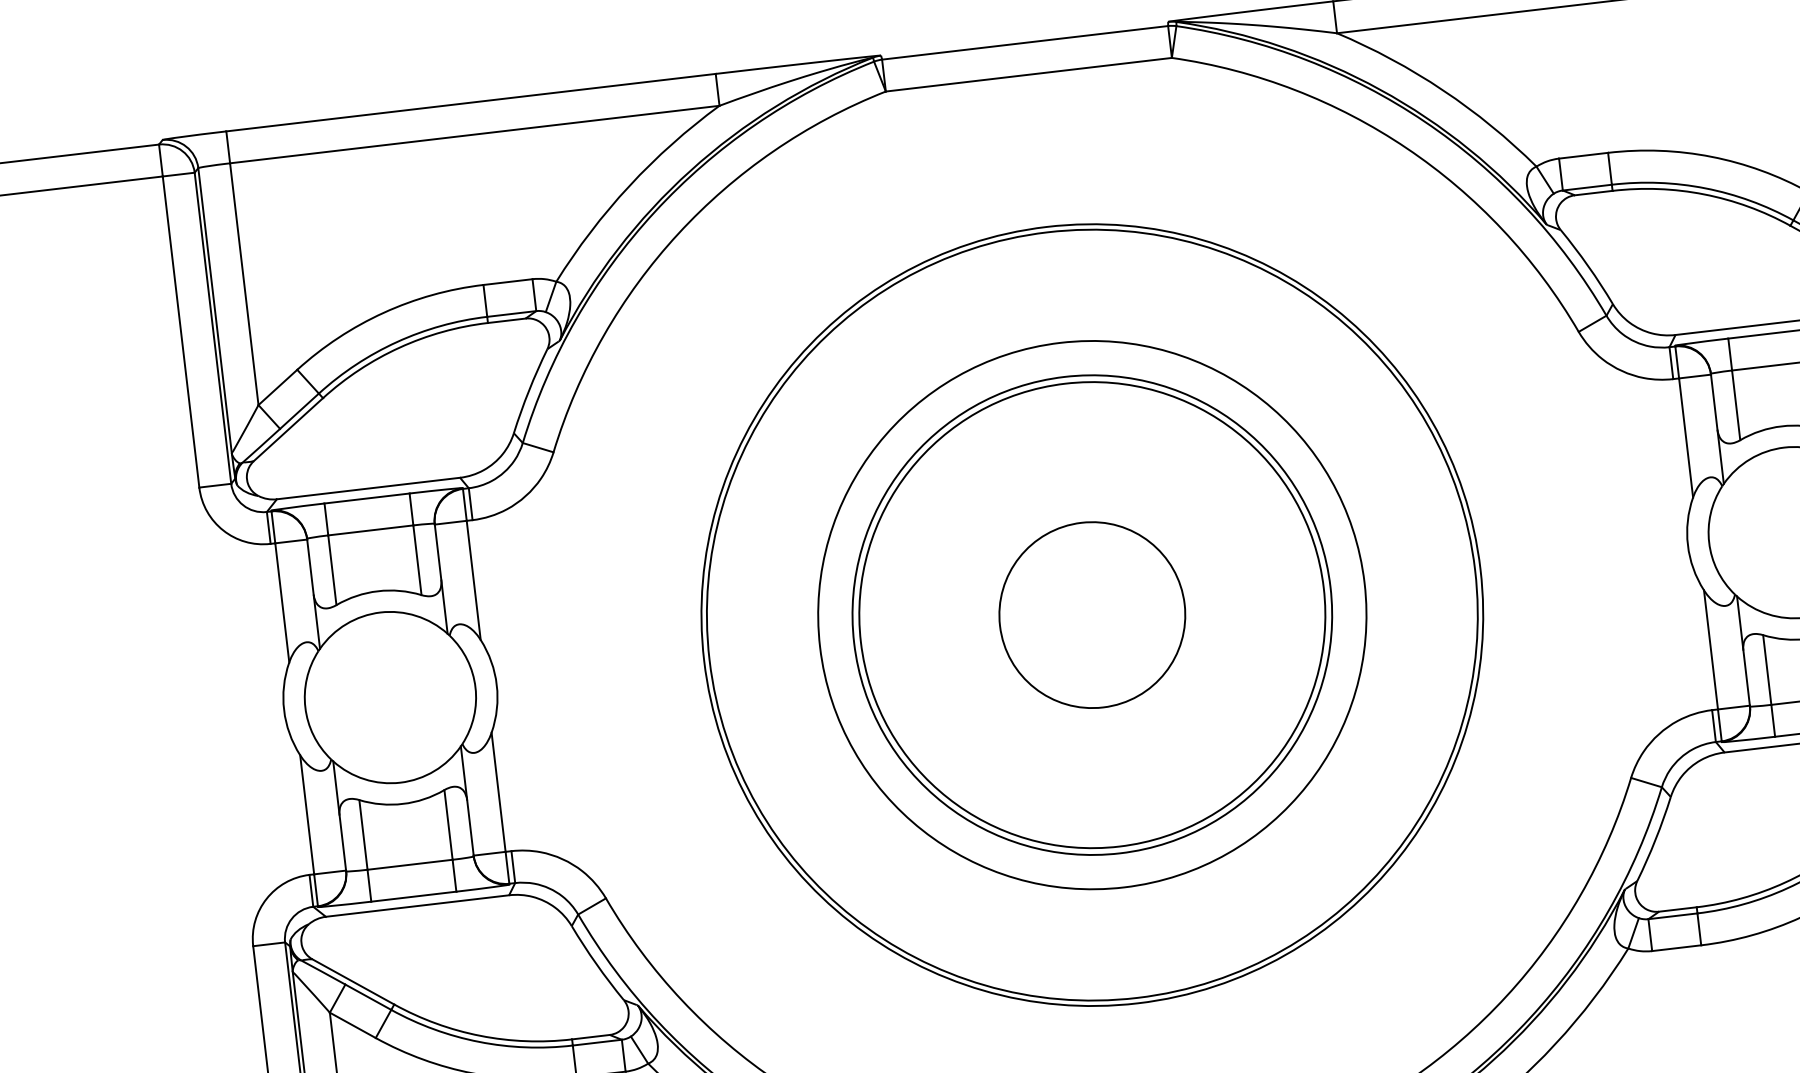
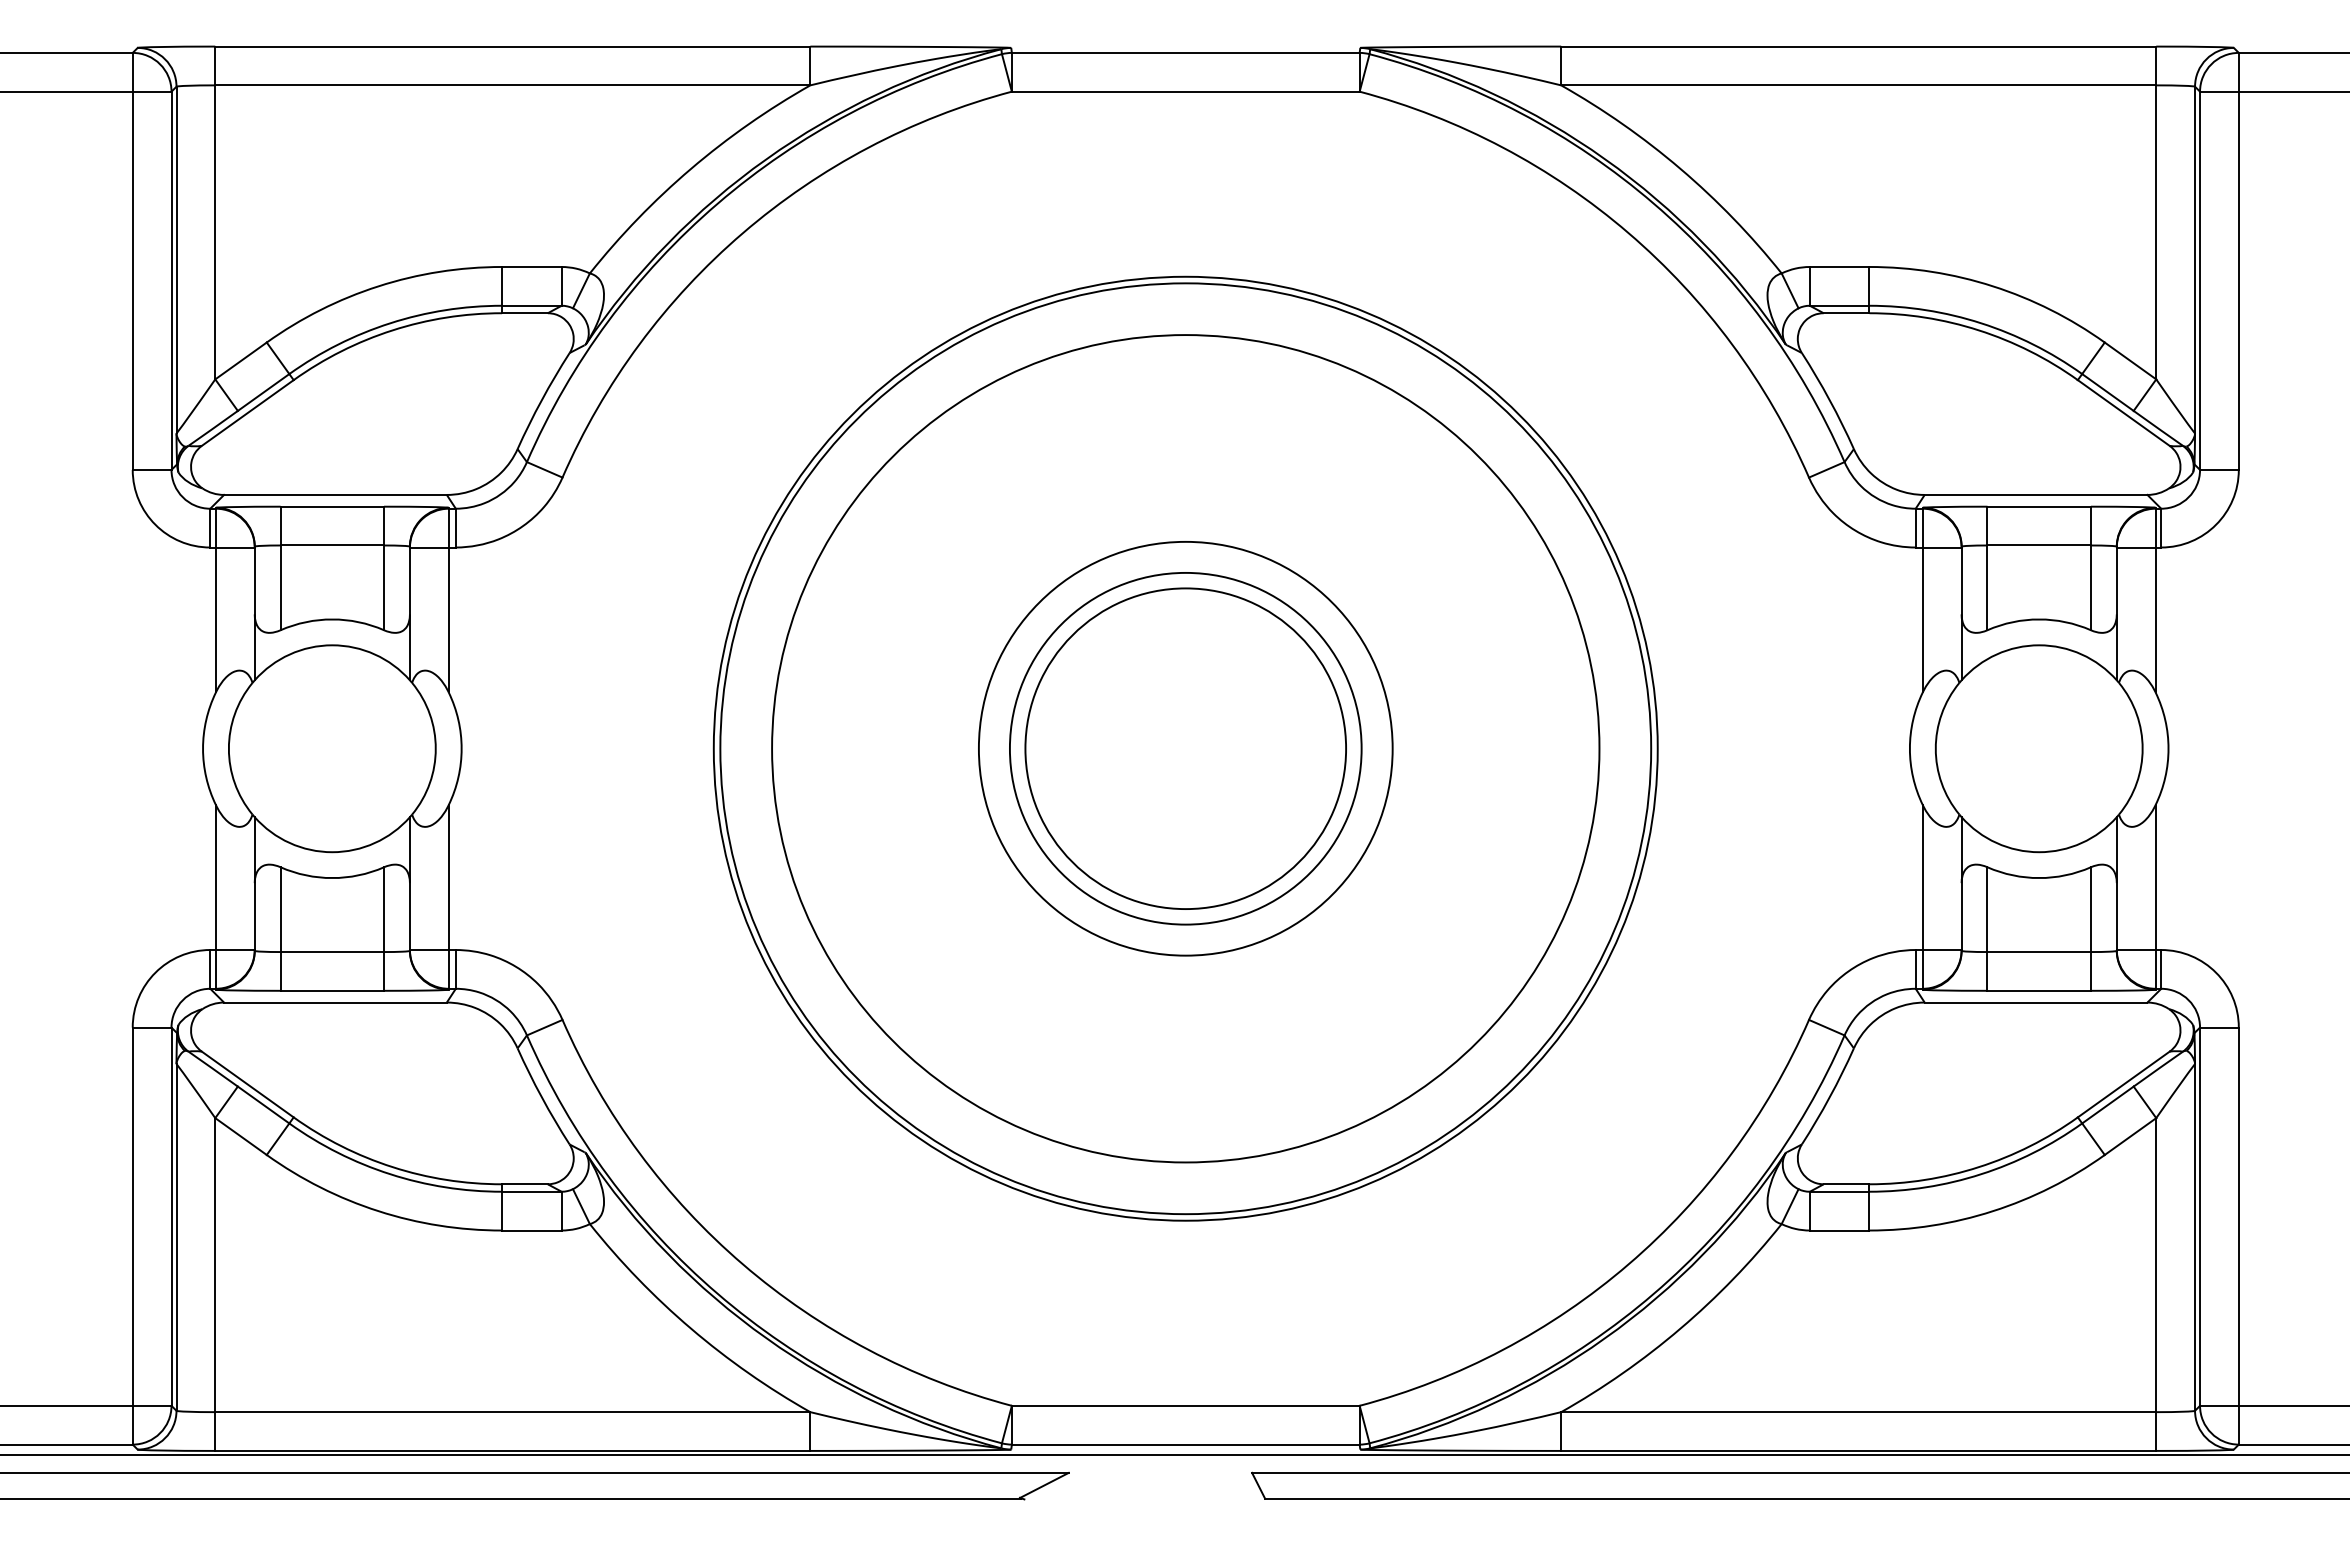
circle: (1092, 614) -> (1185, 748), size x0.62
circle: (1092, 614) -> (1185, 748), size x0.62
circle: (1092, 614) -> (1185, 748), size x1.43
circle: (1092, 614) -> (1185, 748), size x1.43

